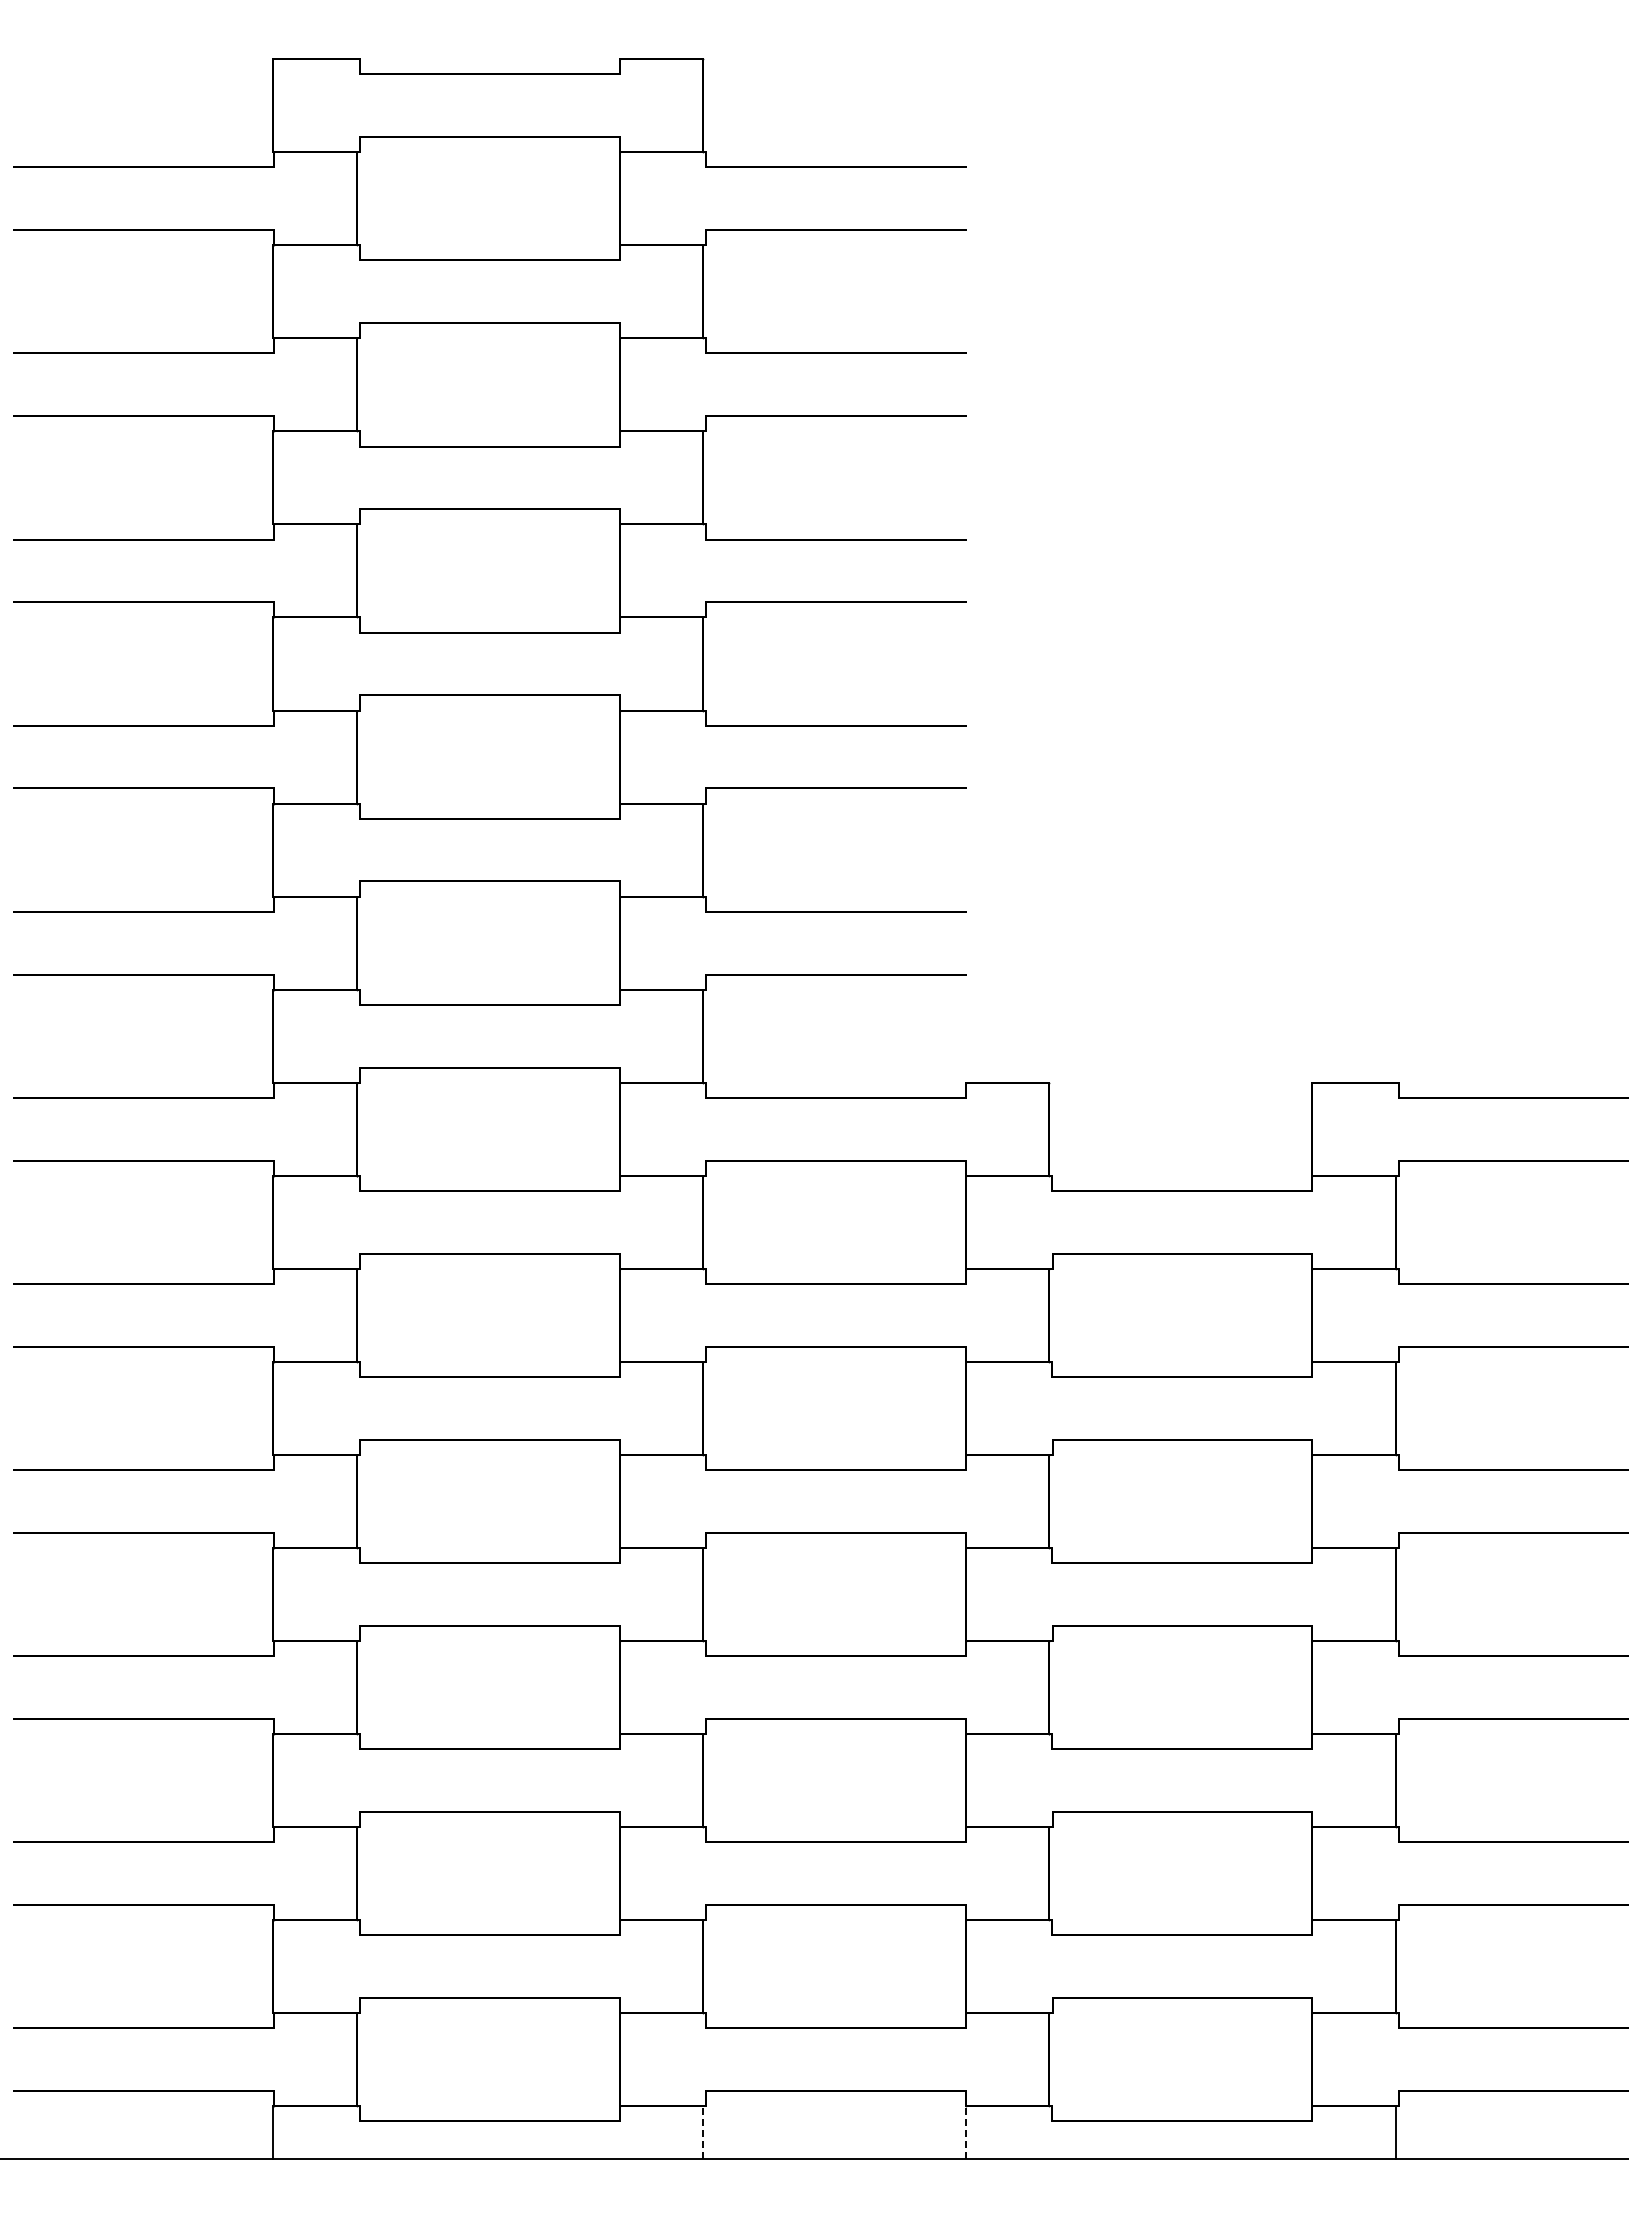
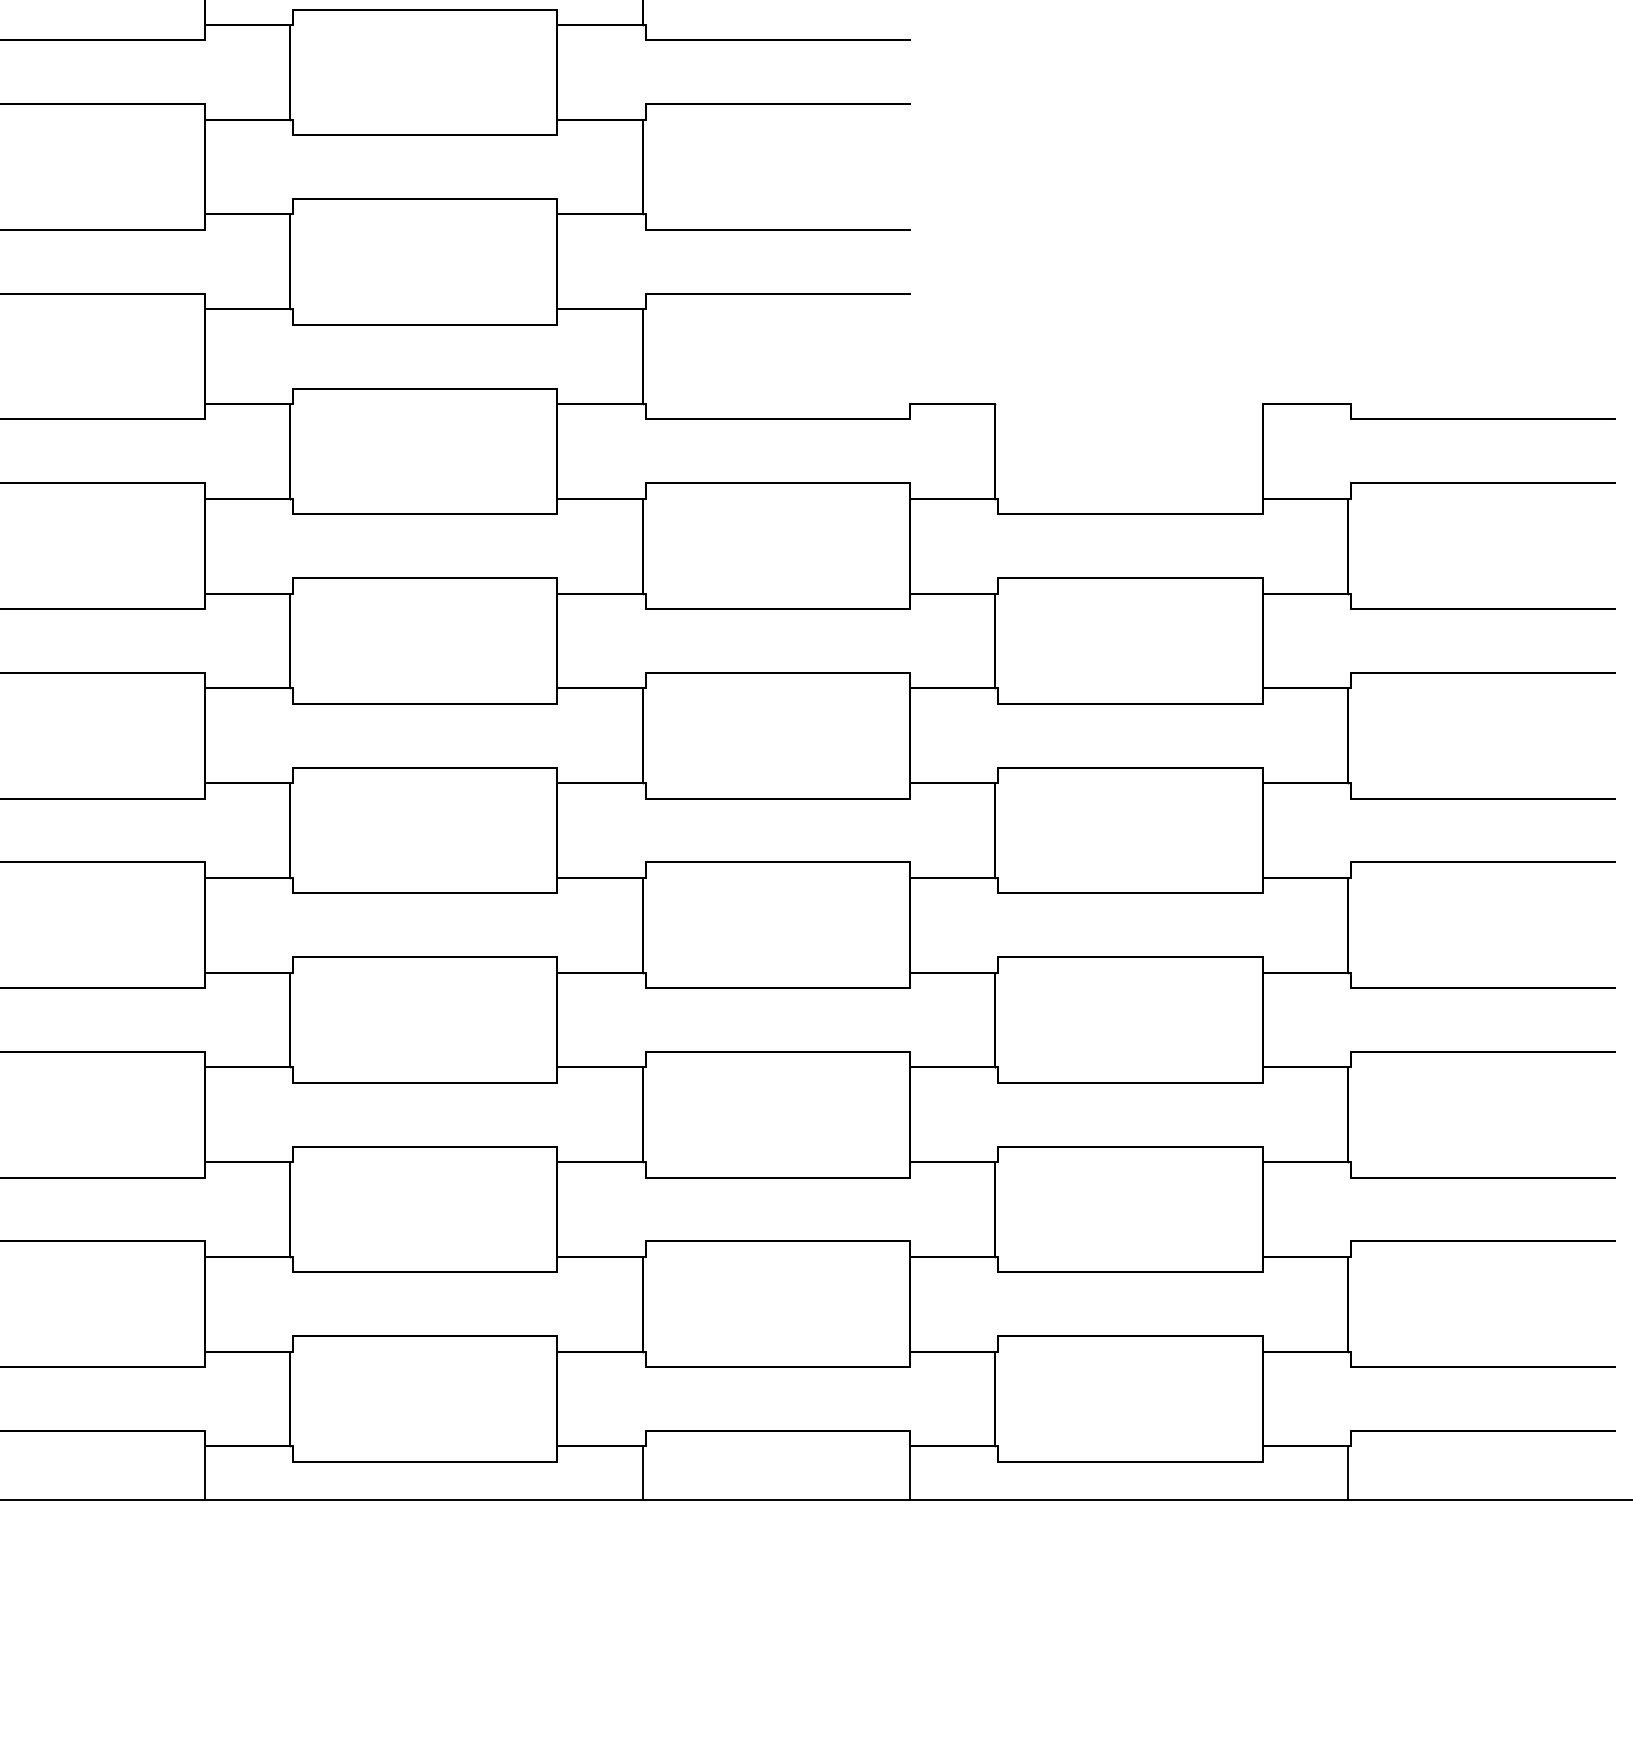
line: (703, 2132) -> (642, 1473), dashed -> solid
line: (965, 2132) -> (909, 1473), dashed -> solid

